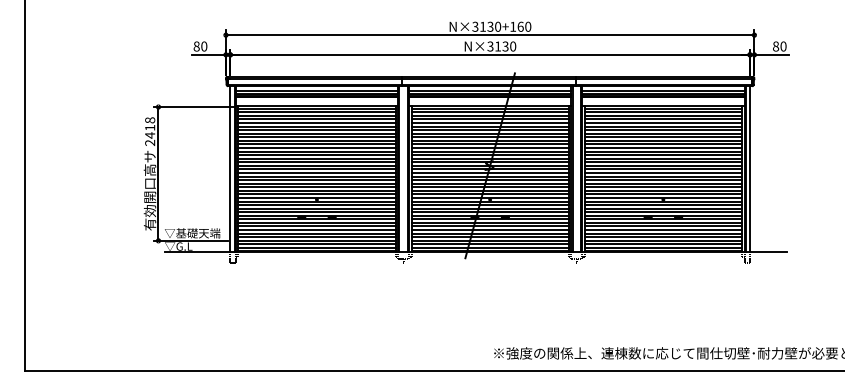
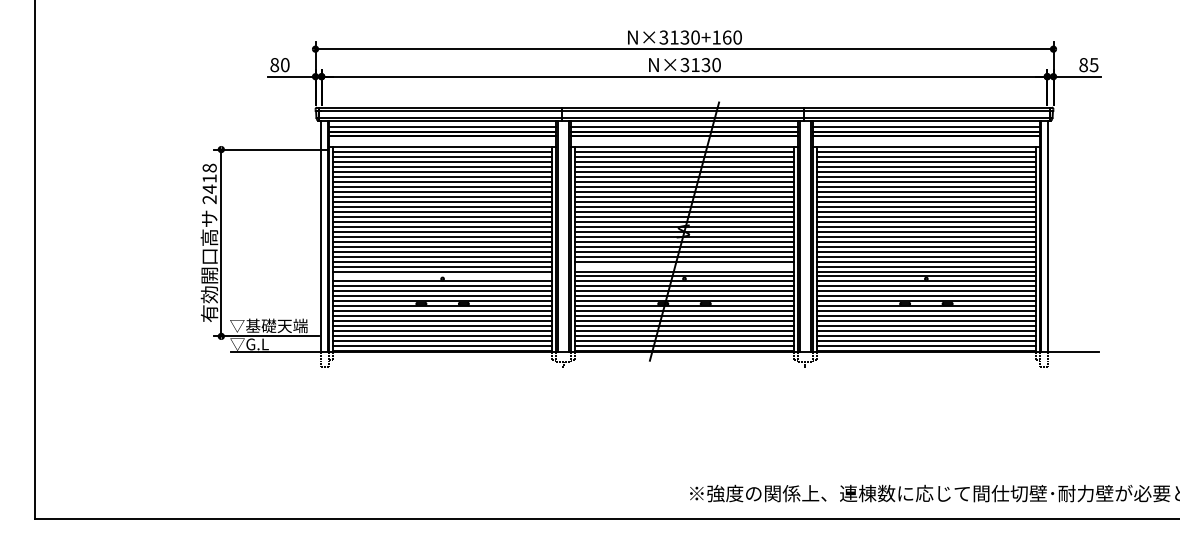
text: (783, 46) -> (1093, 65), 80 -> 85
line: (490, 190) -> (684, 266), removed
line: (316, 197) -> (442, 276), removed

